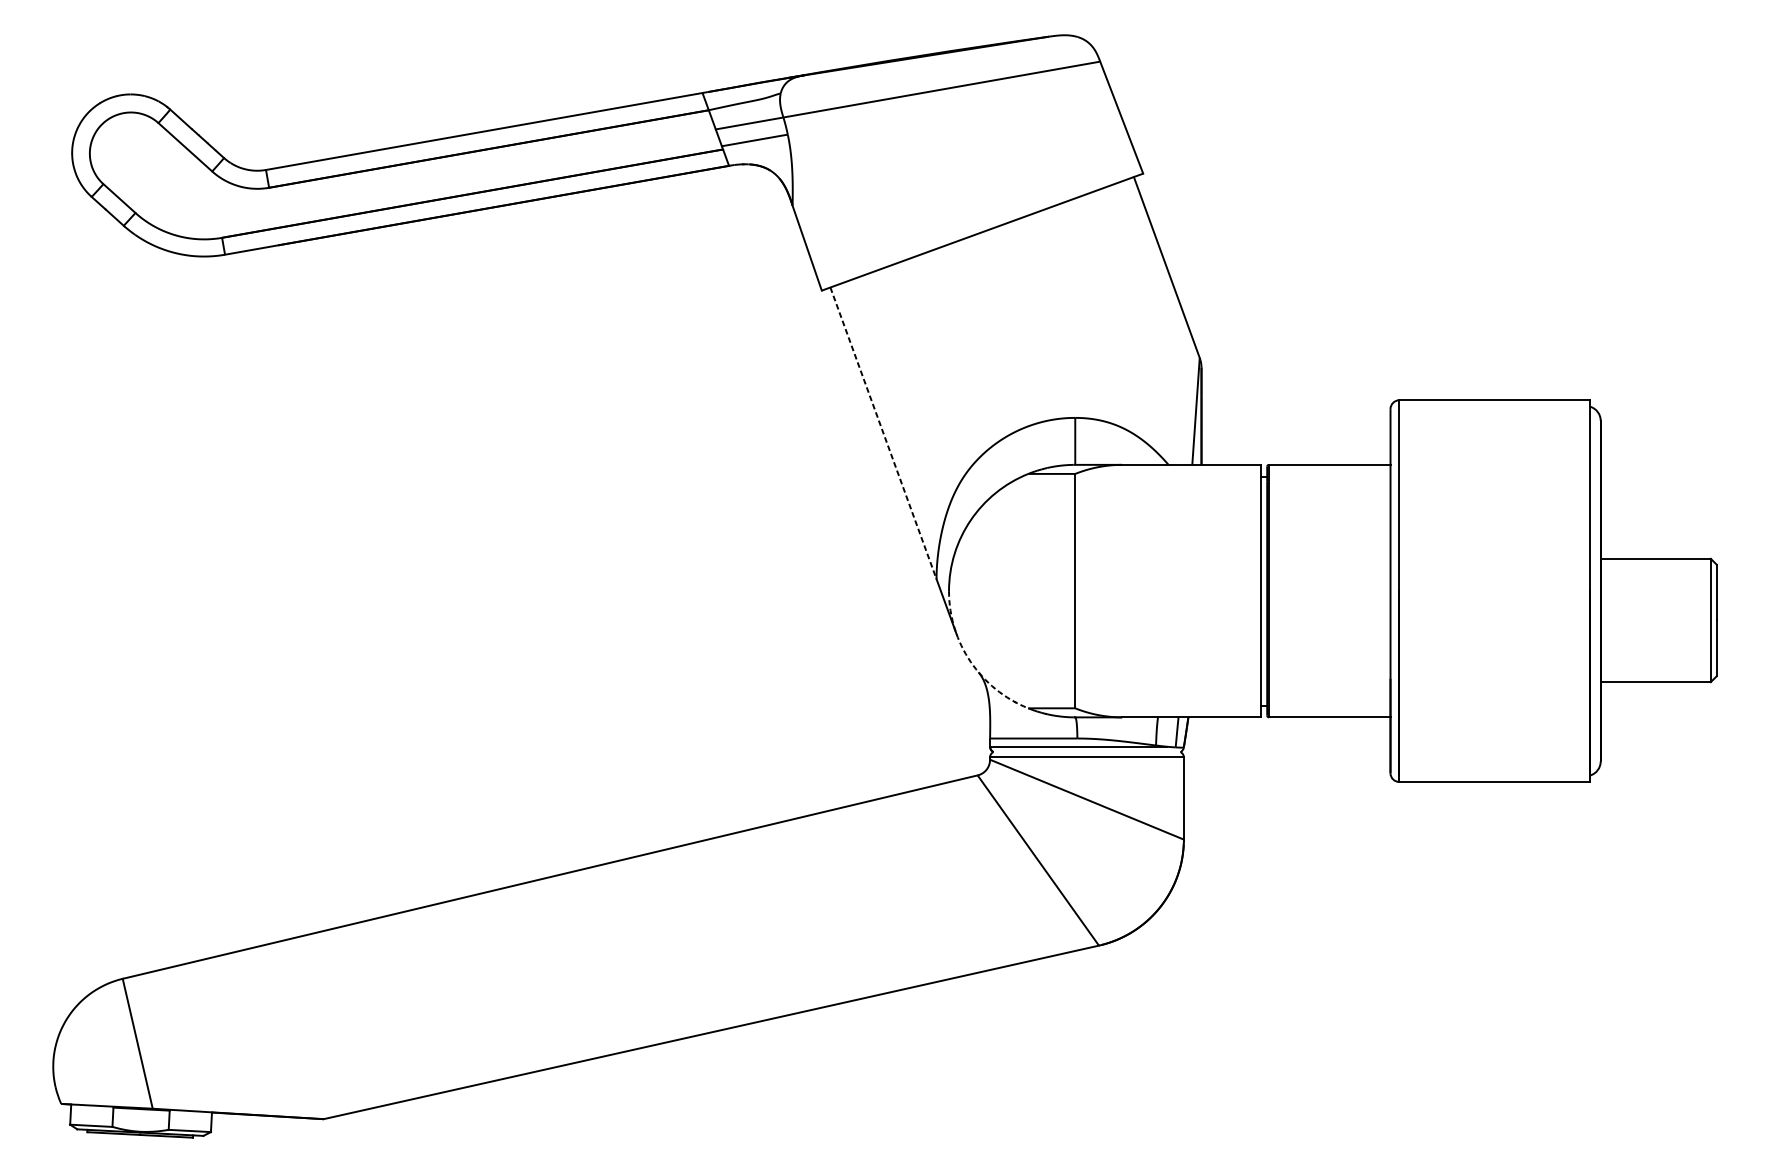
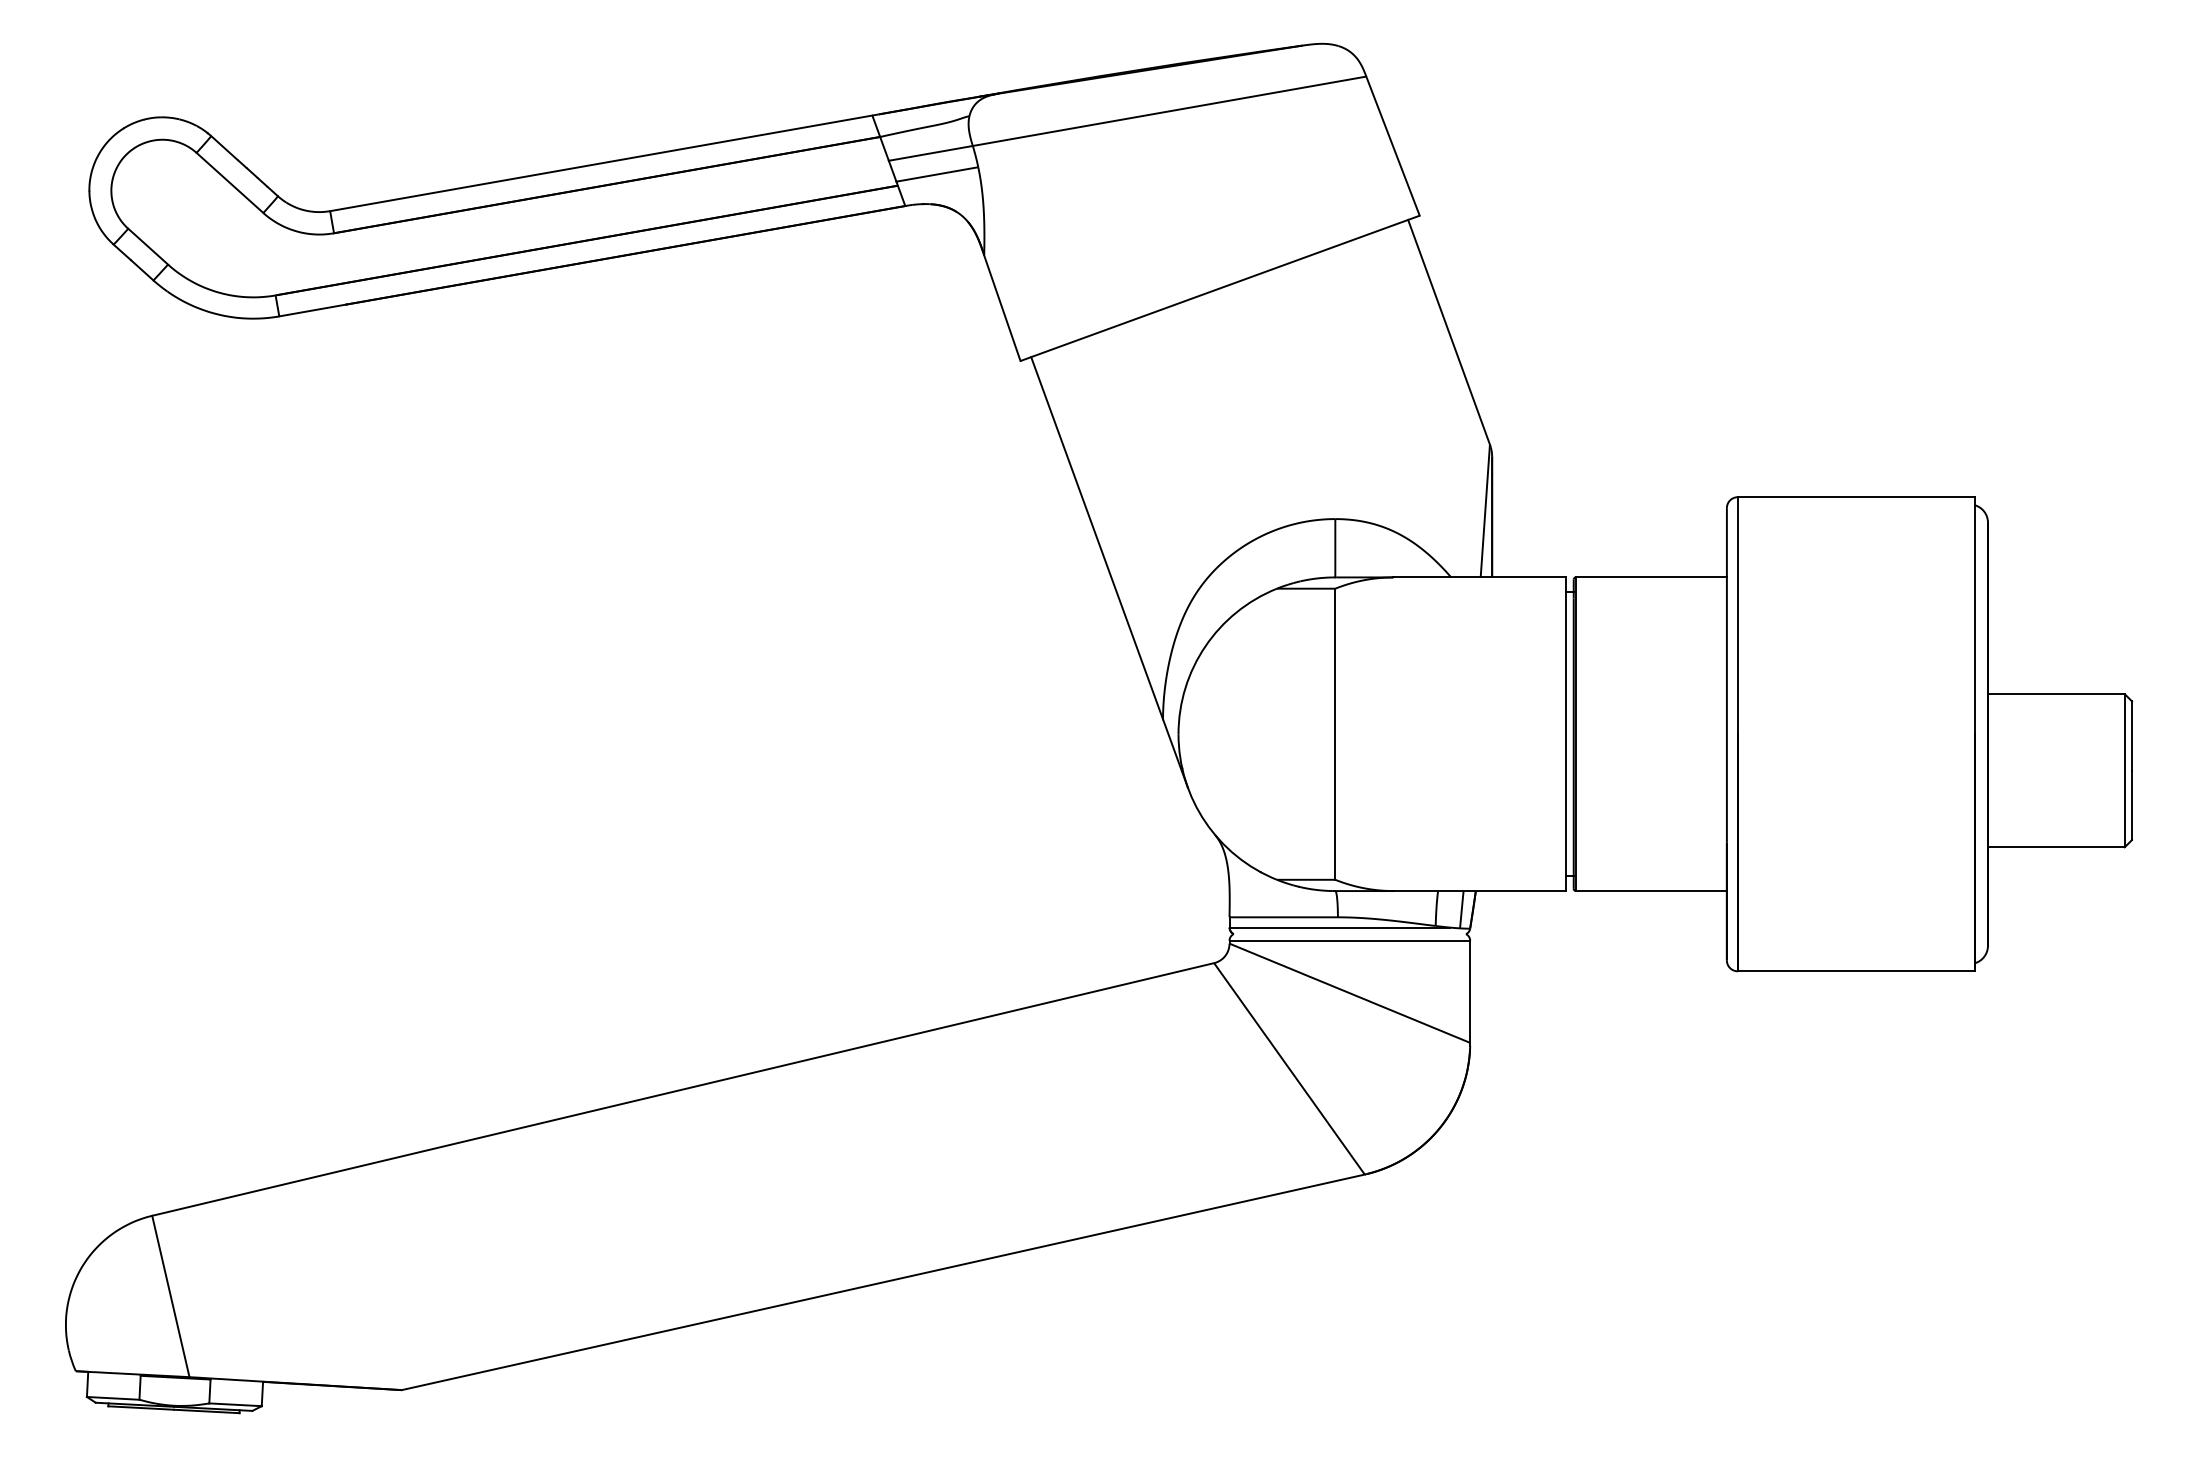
line: (883, 433) -> (1097, 538), dashed -> solid
arc: (970, 662) -> (1205, 822), dashed -> solid

